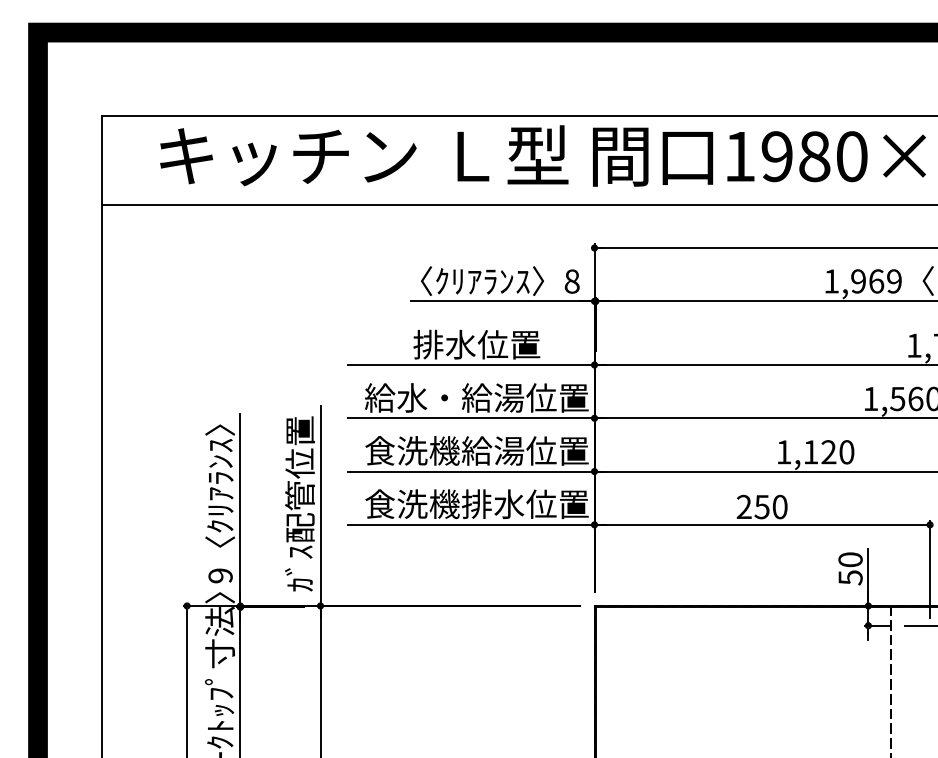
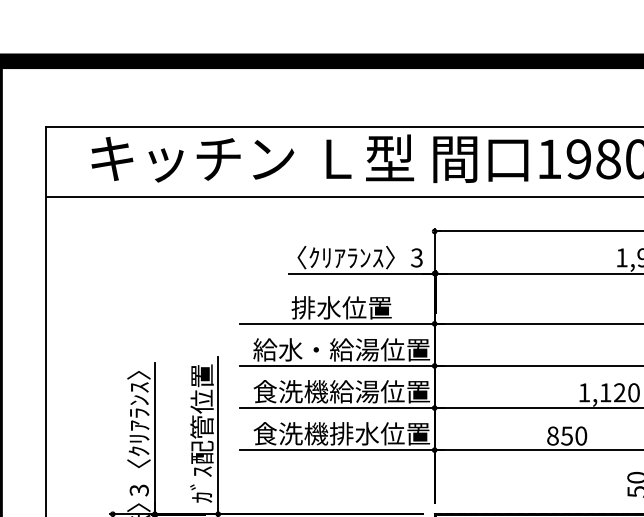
text: (571, 281) -> (416, 257), 8 -> 3
text: (743, 506) -> (552, 435), 250 -> 850
text: (220, 575) -> (139, 490), 9 -> 3

